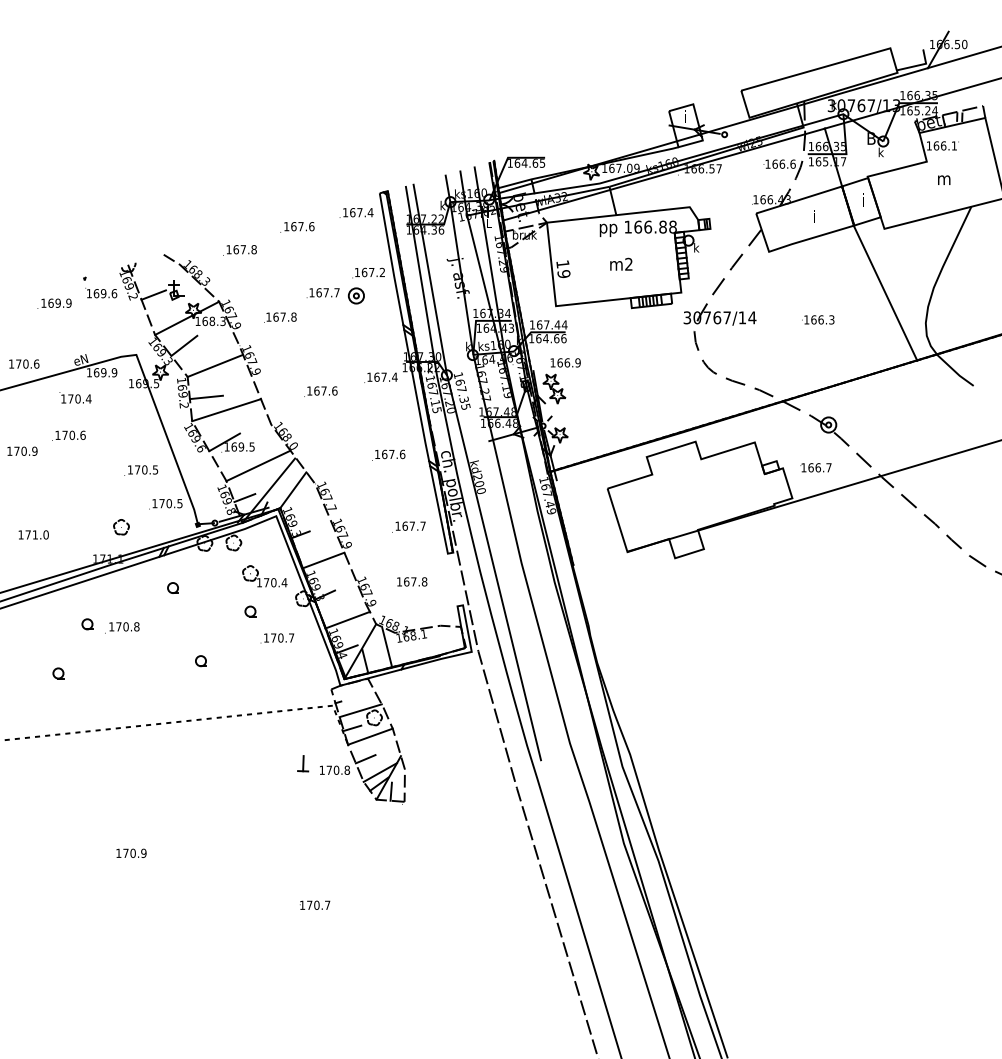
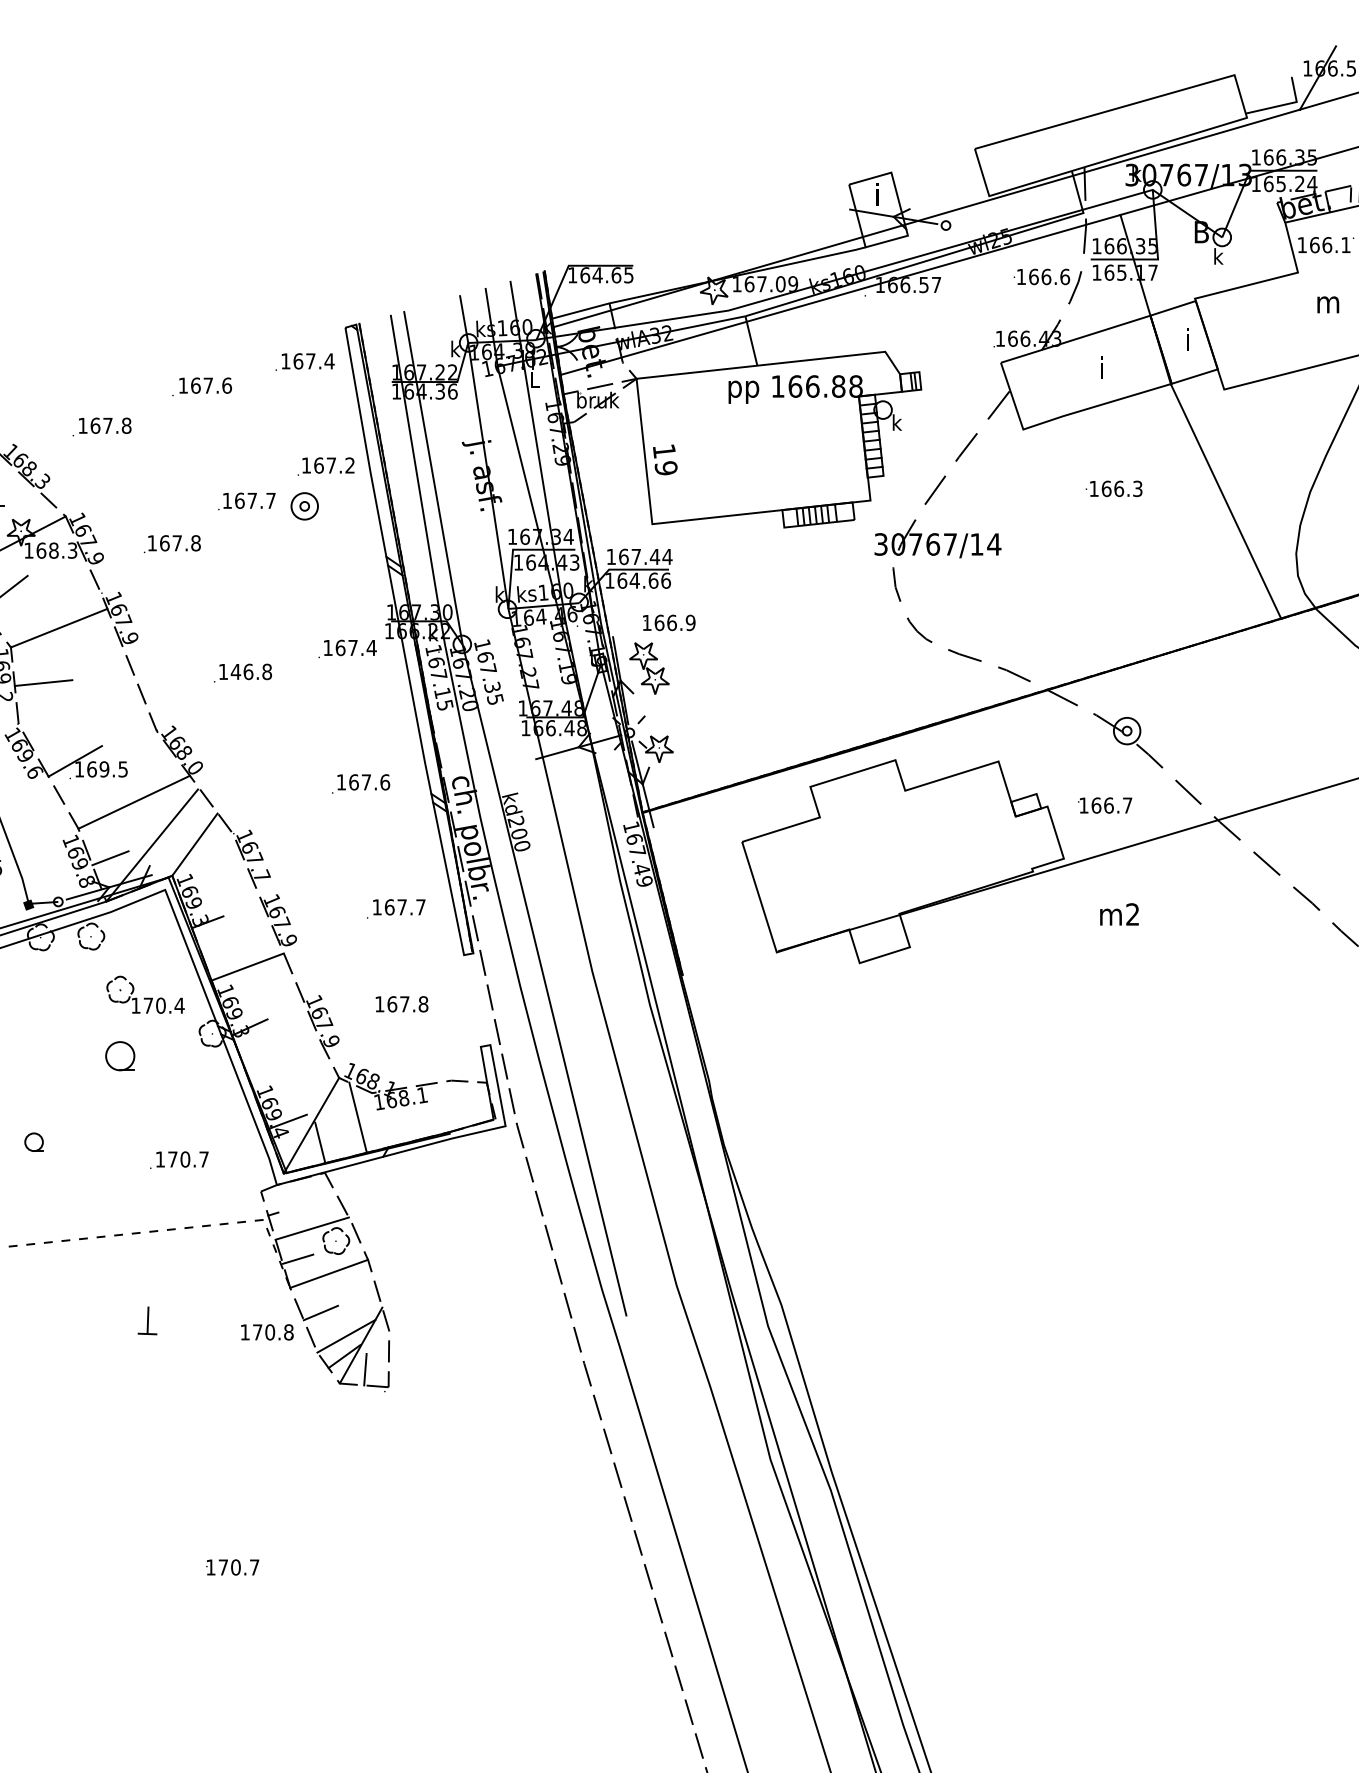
text: (621, 263) -> (1119, 913), moved
text: (818, 319) -> (1114, 488), moved
text: (325, 390) -> (250, 670), 167.6 -> 146.8
line: (226, 410) -> (78, 705), removed
part: (250, 611) -> (120, 1055), size x1.6
line: (347, 619) -> (289, 1069), removed
text: (277, 638) -> (179, 1160), moved
part: (303, 763) -> (148, 1320), moved

